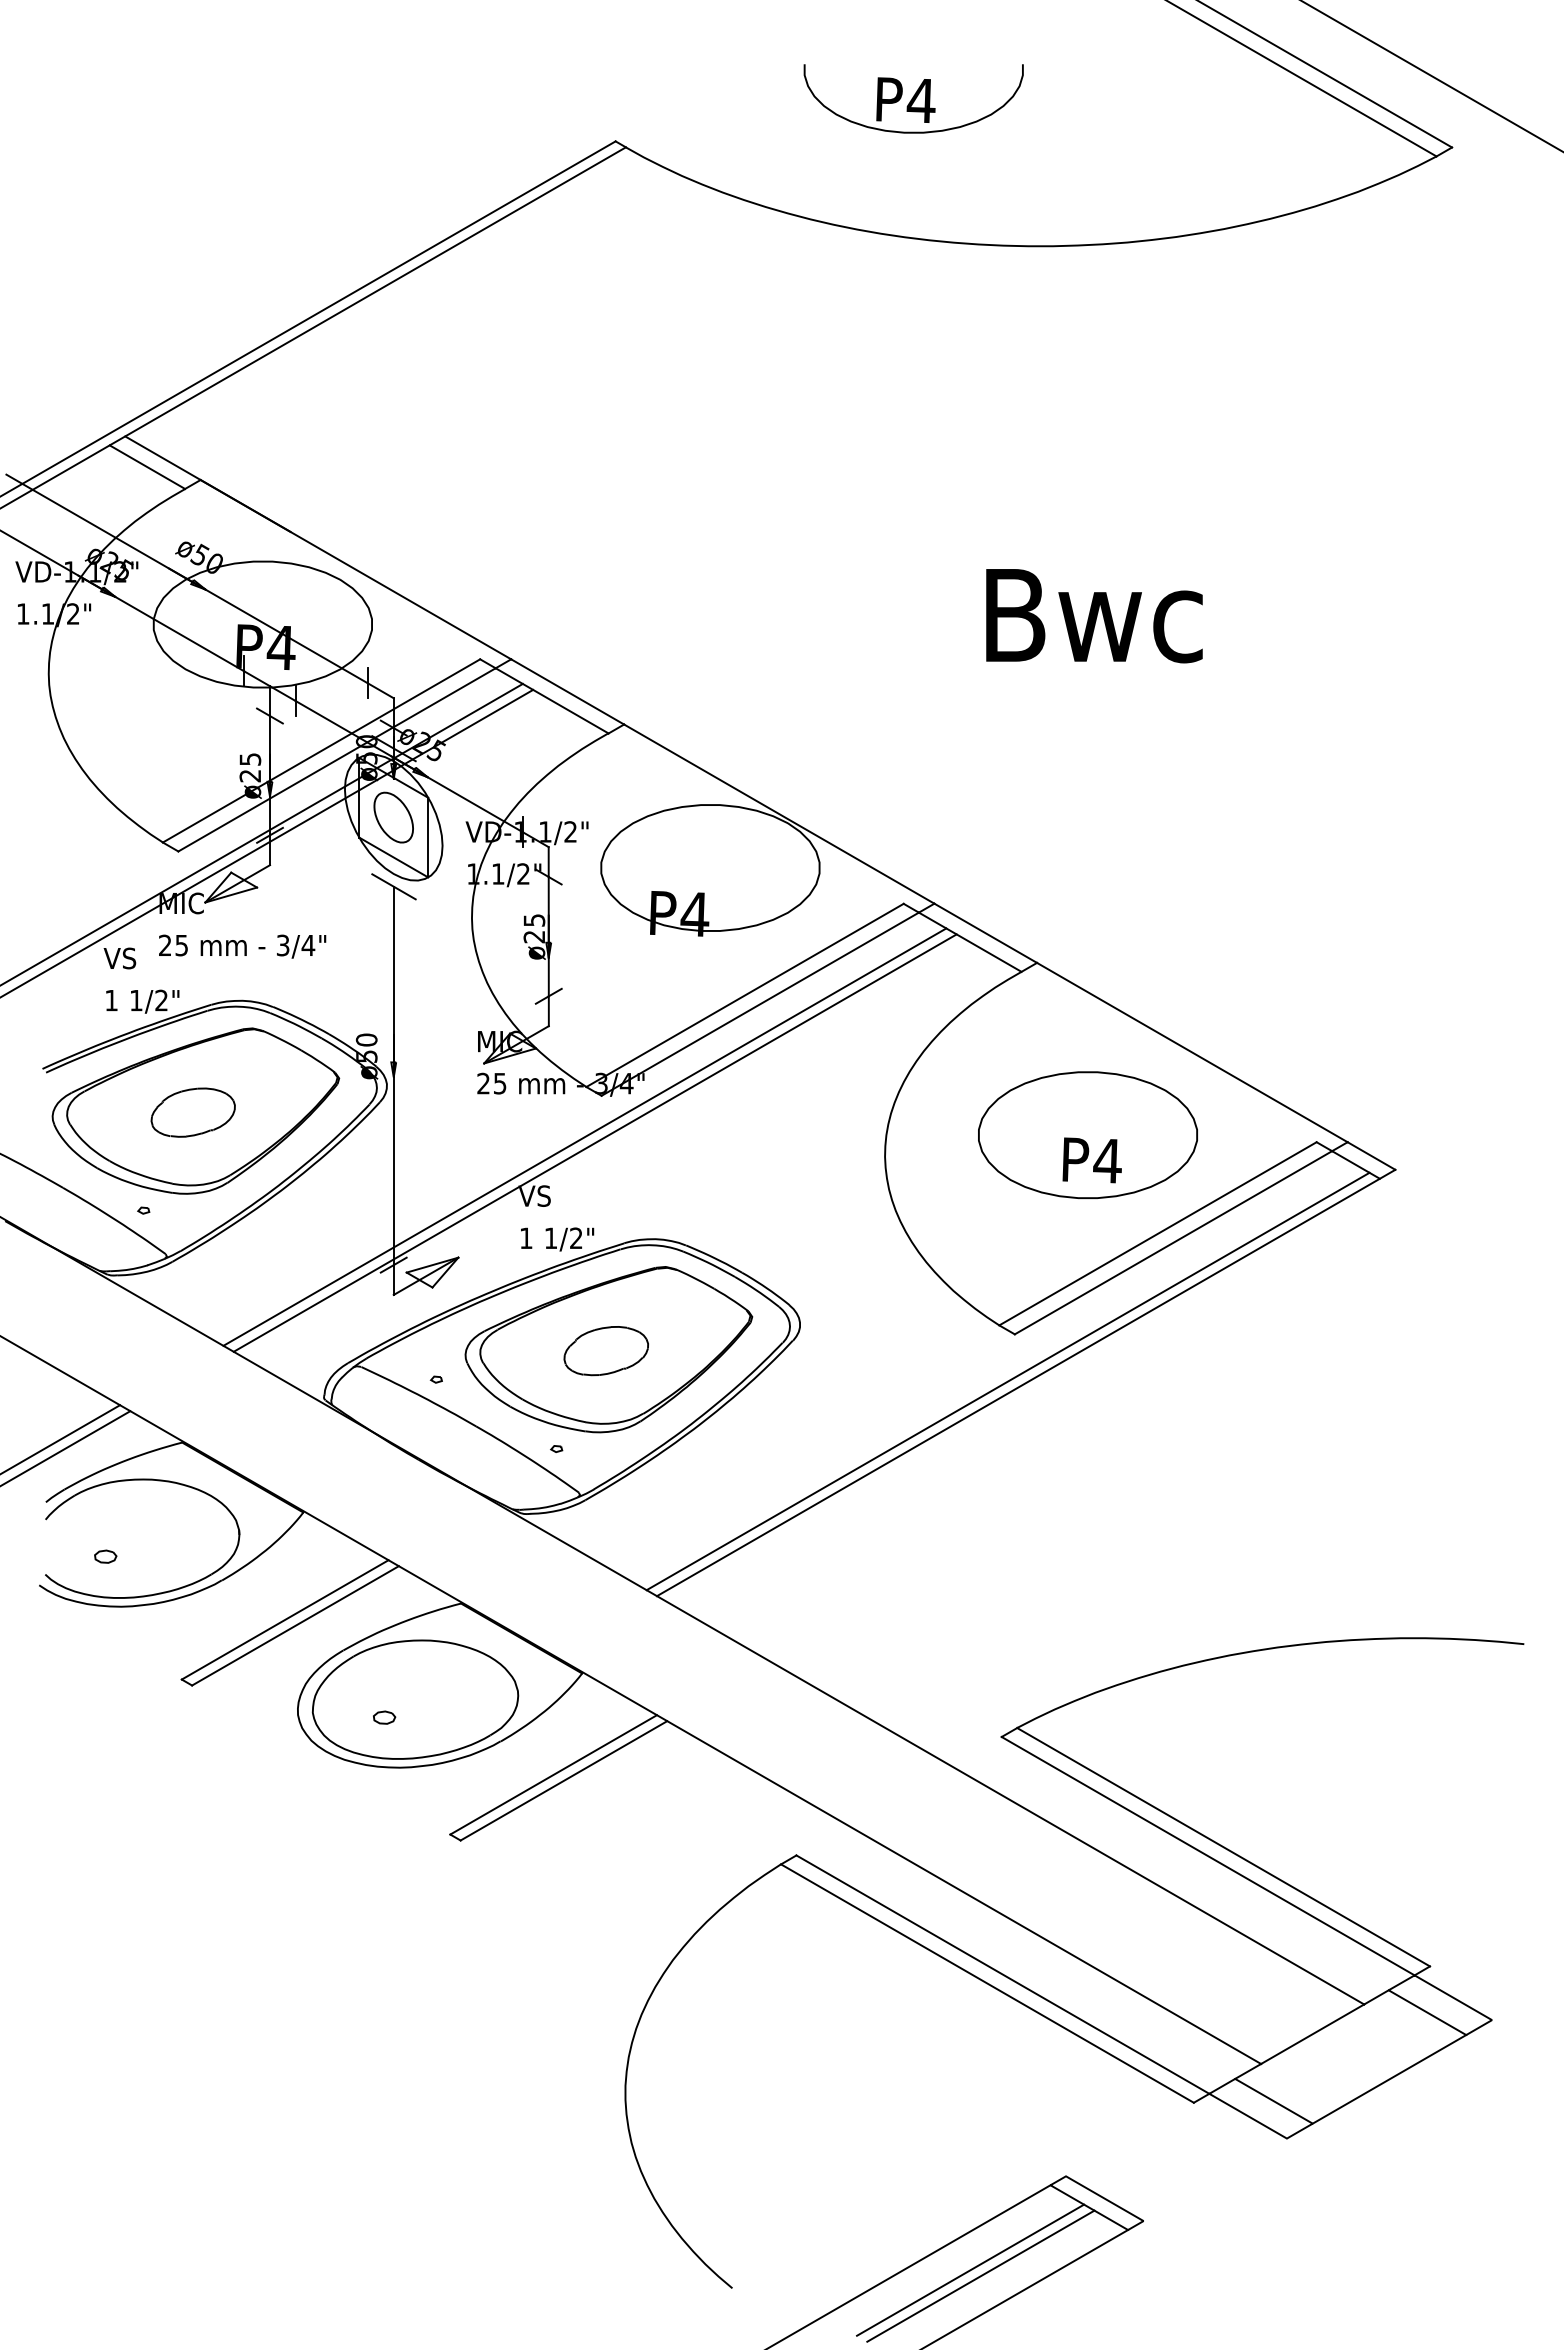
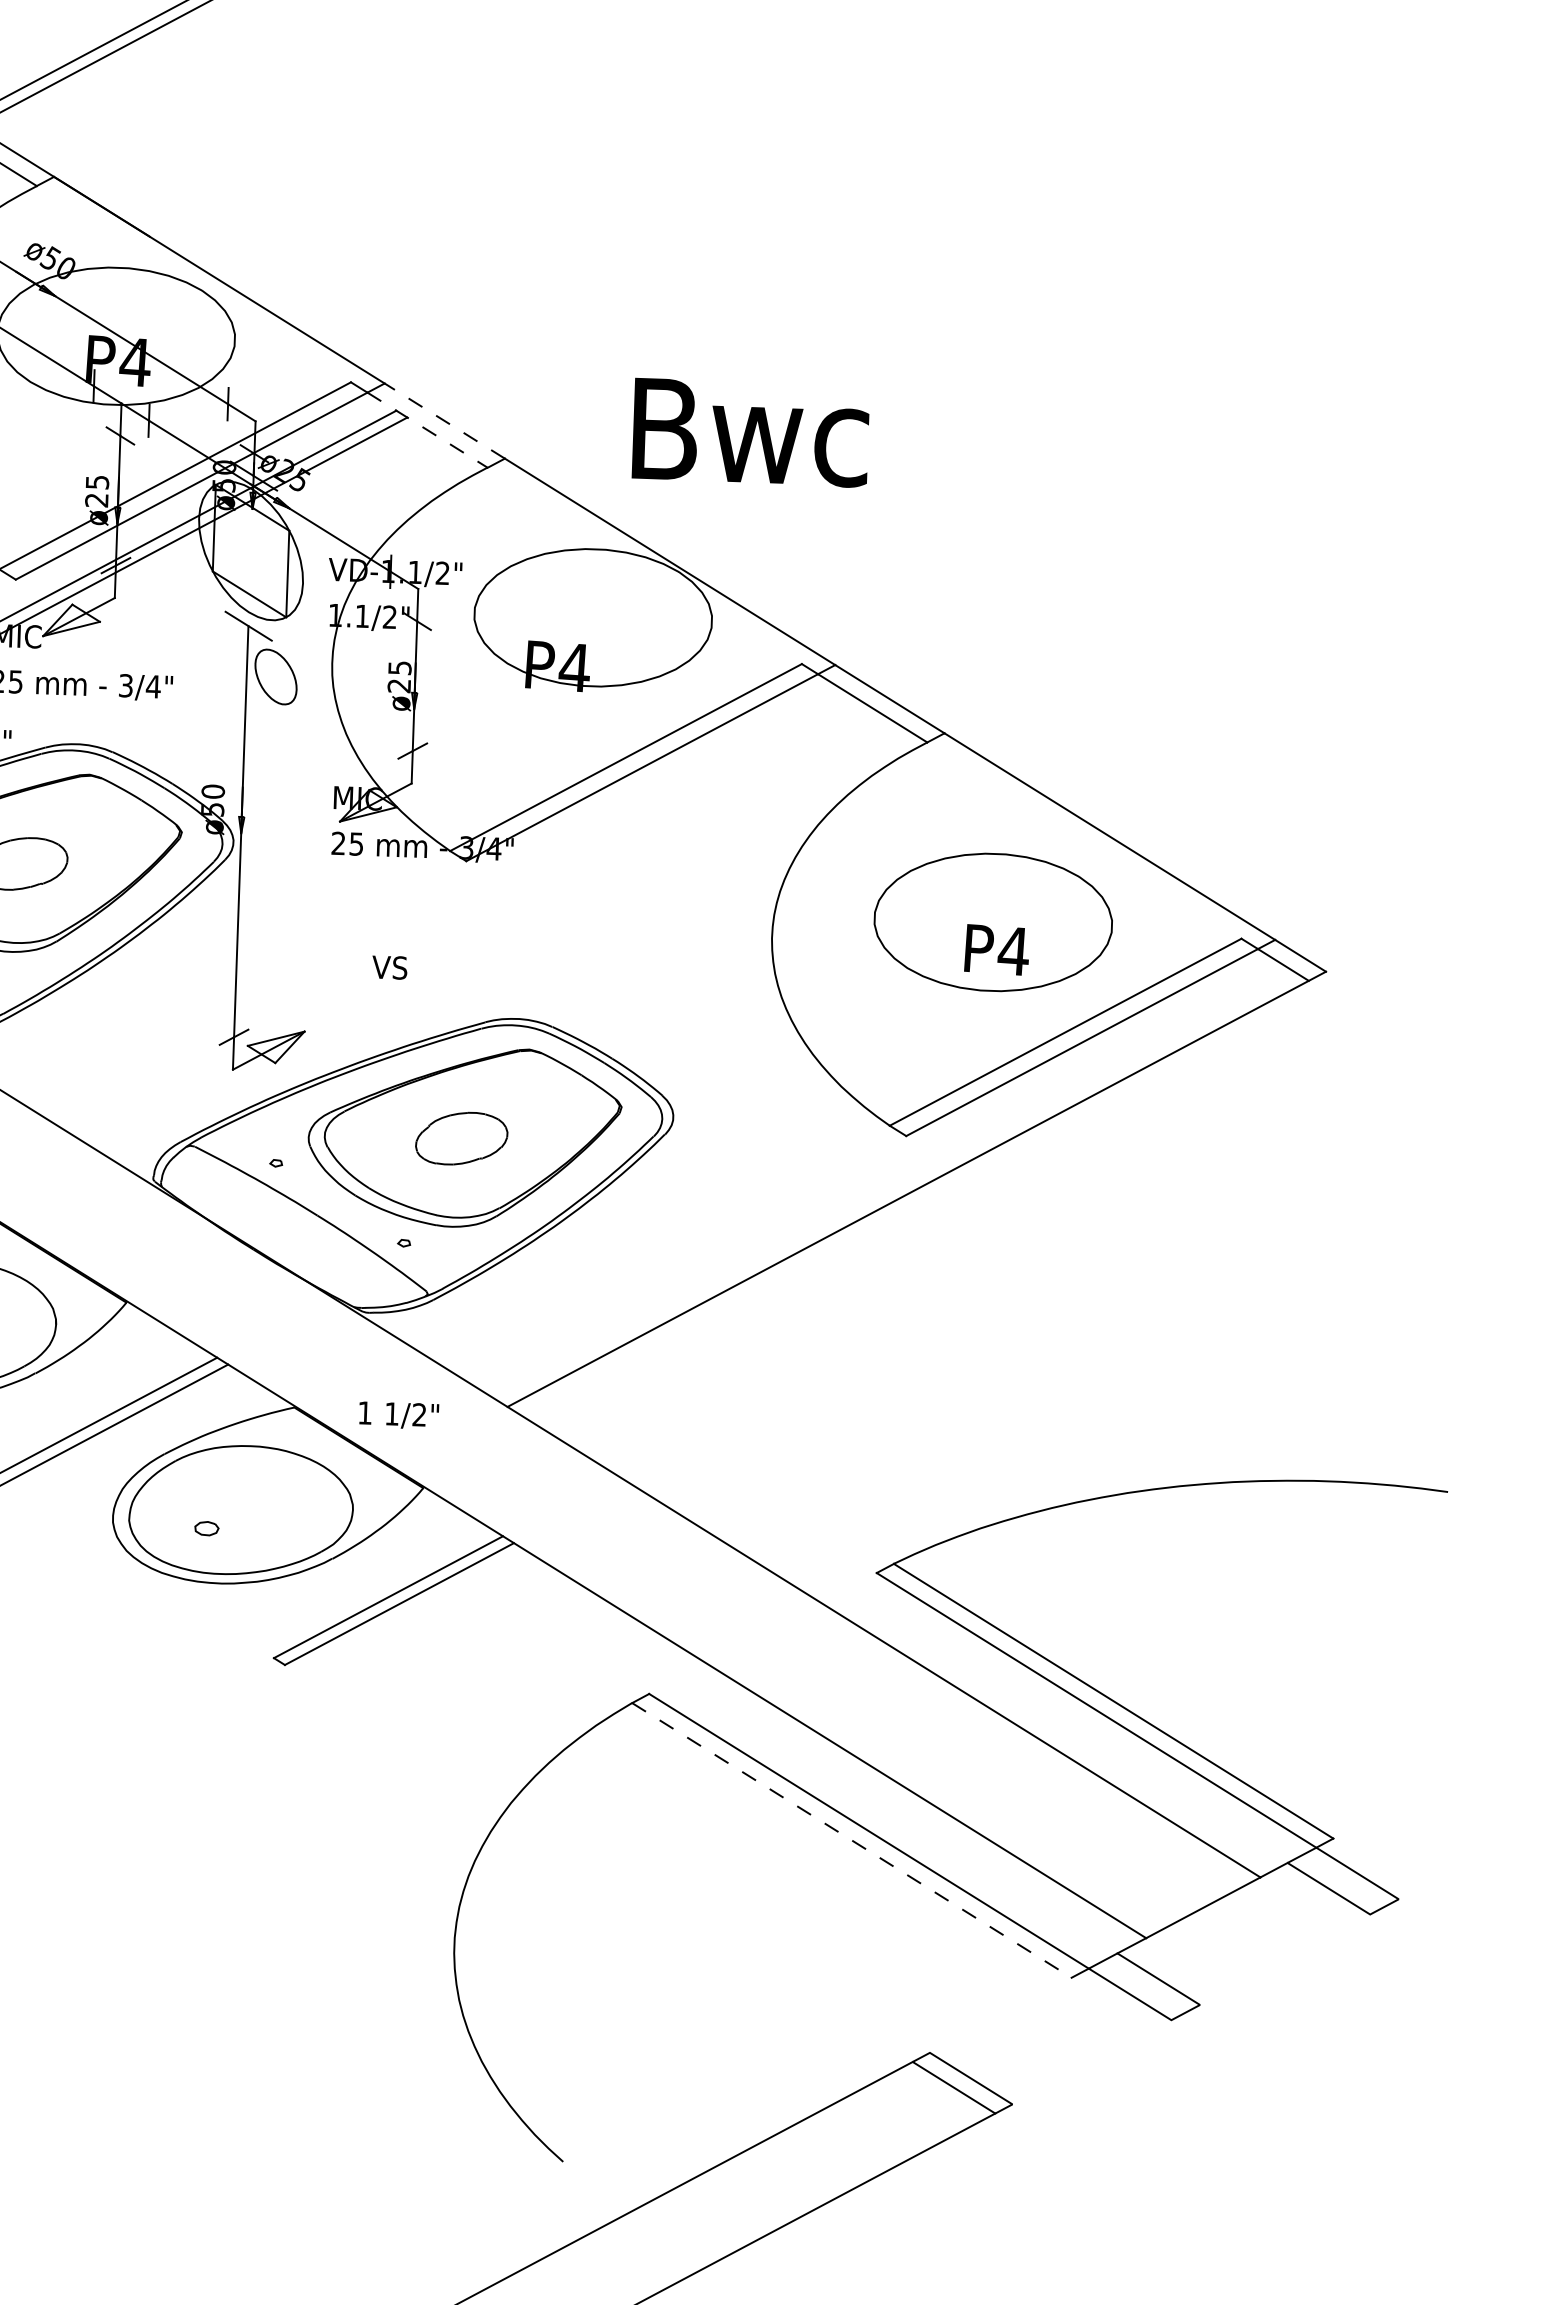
text: (1094, 616) -> (750, 433), moved
line: (567, 691) -> (444, 420), solid -> dashed
line: (552, 701) -> (427, 430), solid -> dashed
part: (393, 817) -> (275, 676), moved
line: (584, 1136) -> (446, 904), removed
line: (594, 1142) -> (456, 911), removed
text: (557, 1239) -> (399, 1415), moved
line: (1007, 1381) -> (896, 1187), removed
line: (987, 1983) -> (851, 1840), solid -> dashed
line: (1389, 2079) -> (1285, 1959), removed
line: (970, 2269) -> (822, 2150), removed
line: (980, 2275) -> (833, 2157), removed

